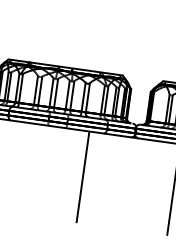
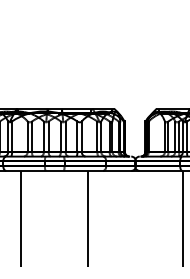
line: (19, 168) -> (21, 218), added

